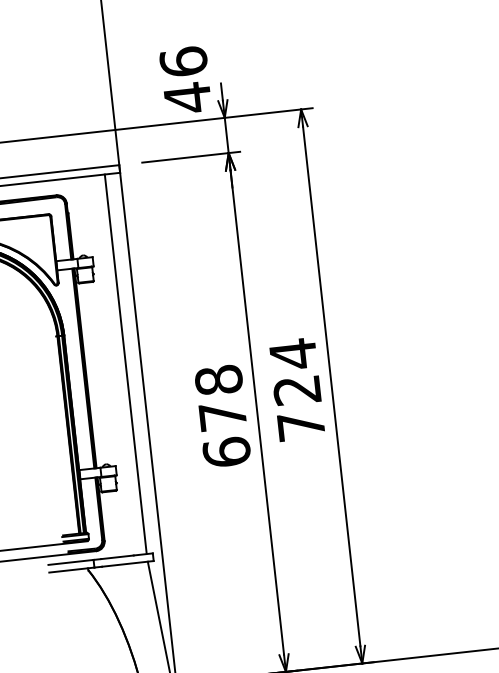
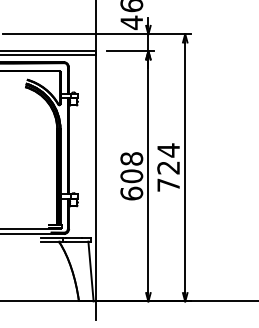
line: (126, 362) -> (88, 145), removed
text: (222, 416) -> (131, 176), 678 -> 608

